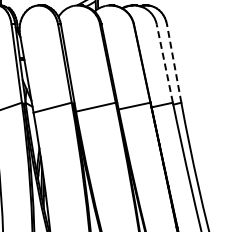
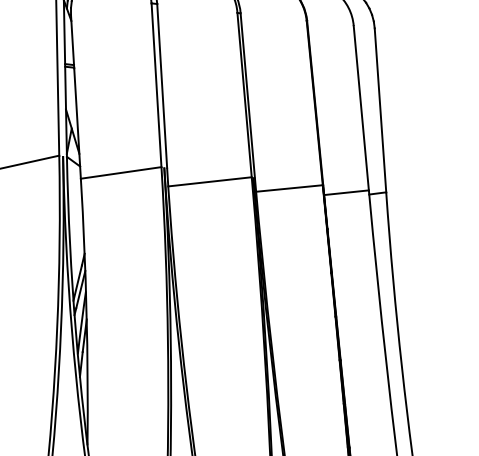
line: (164, 63) -> (360, 108), dashed -> solid
line: (174, 63) -> (381, 110), dashed -> solid

